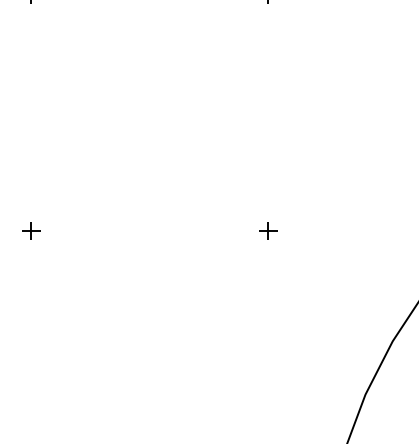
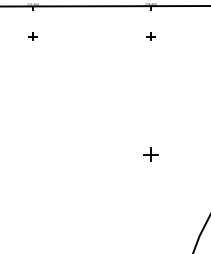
part: (30, 230) -> (32, 154), removed
part: (267, 230) -> (150, 154), size x1.6

